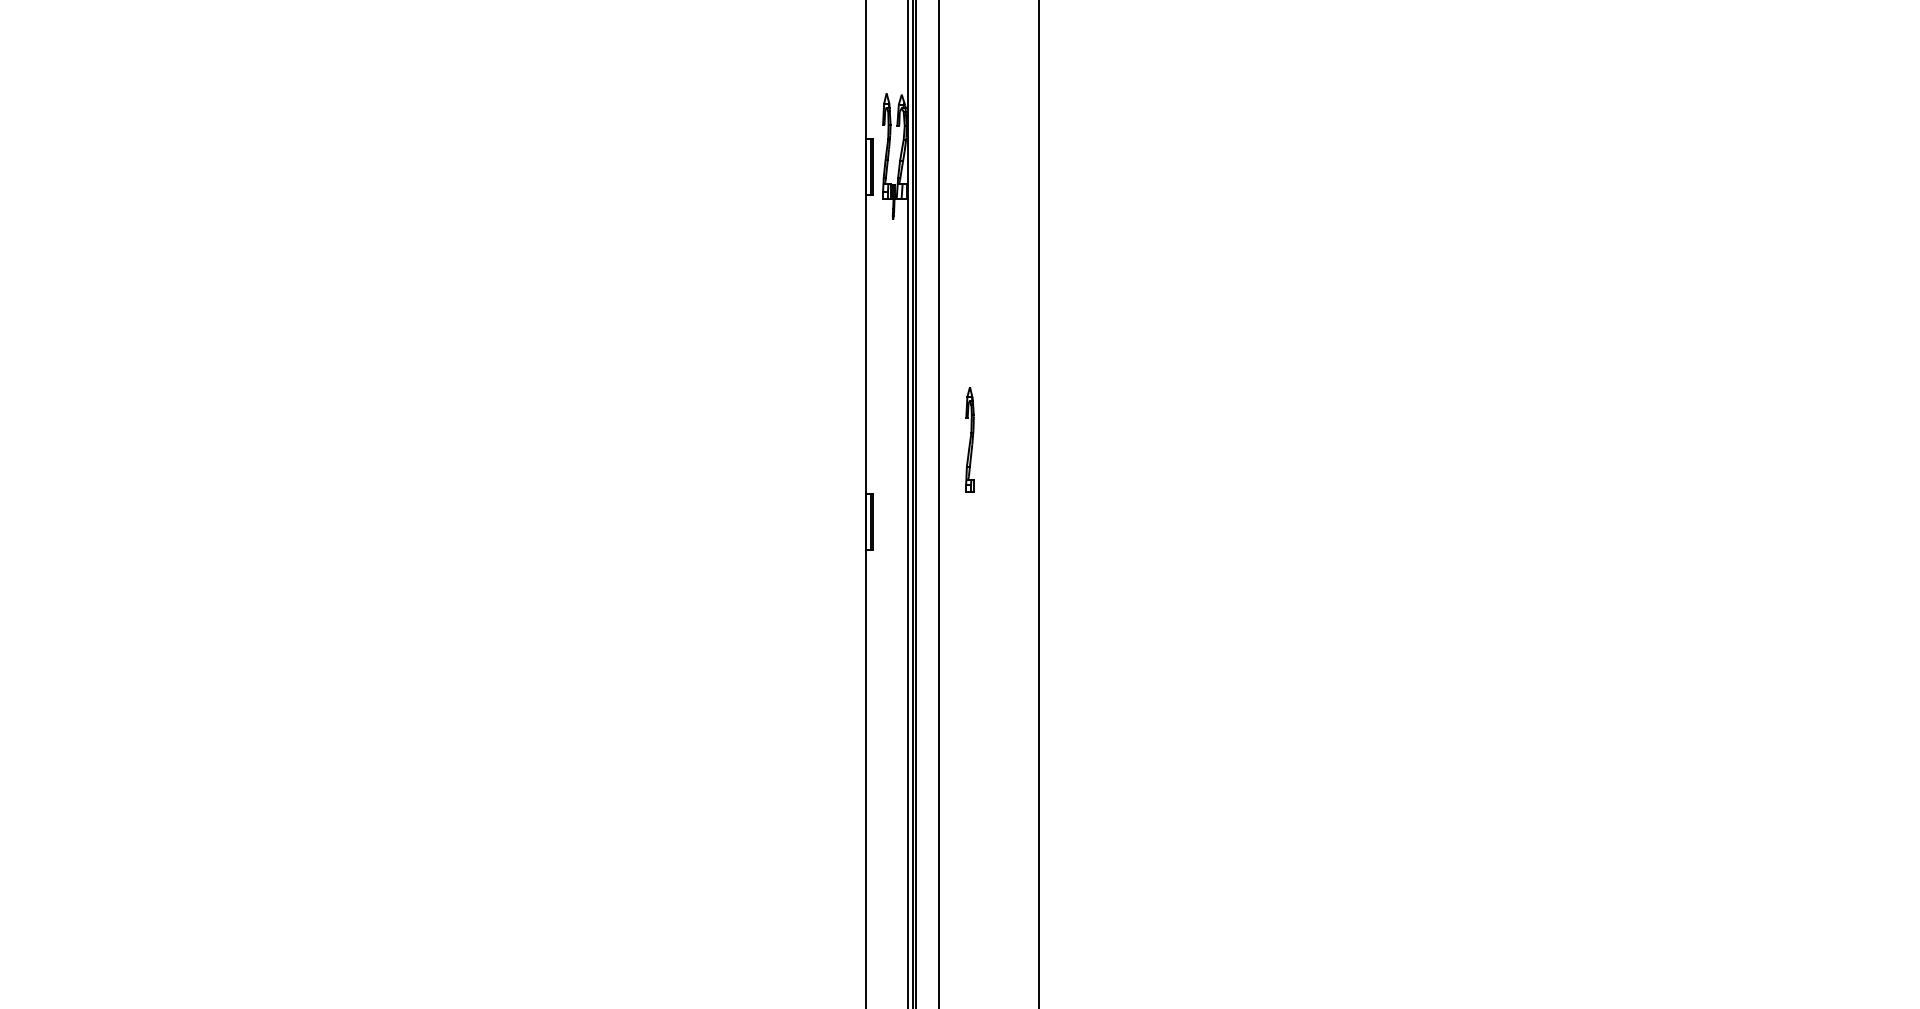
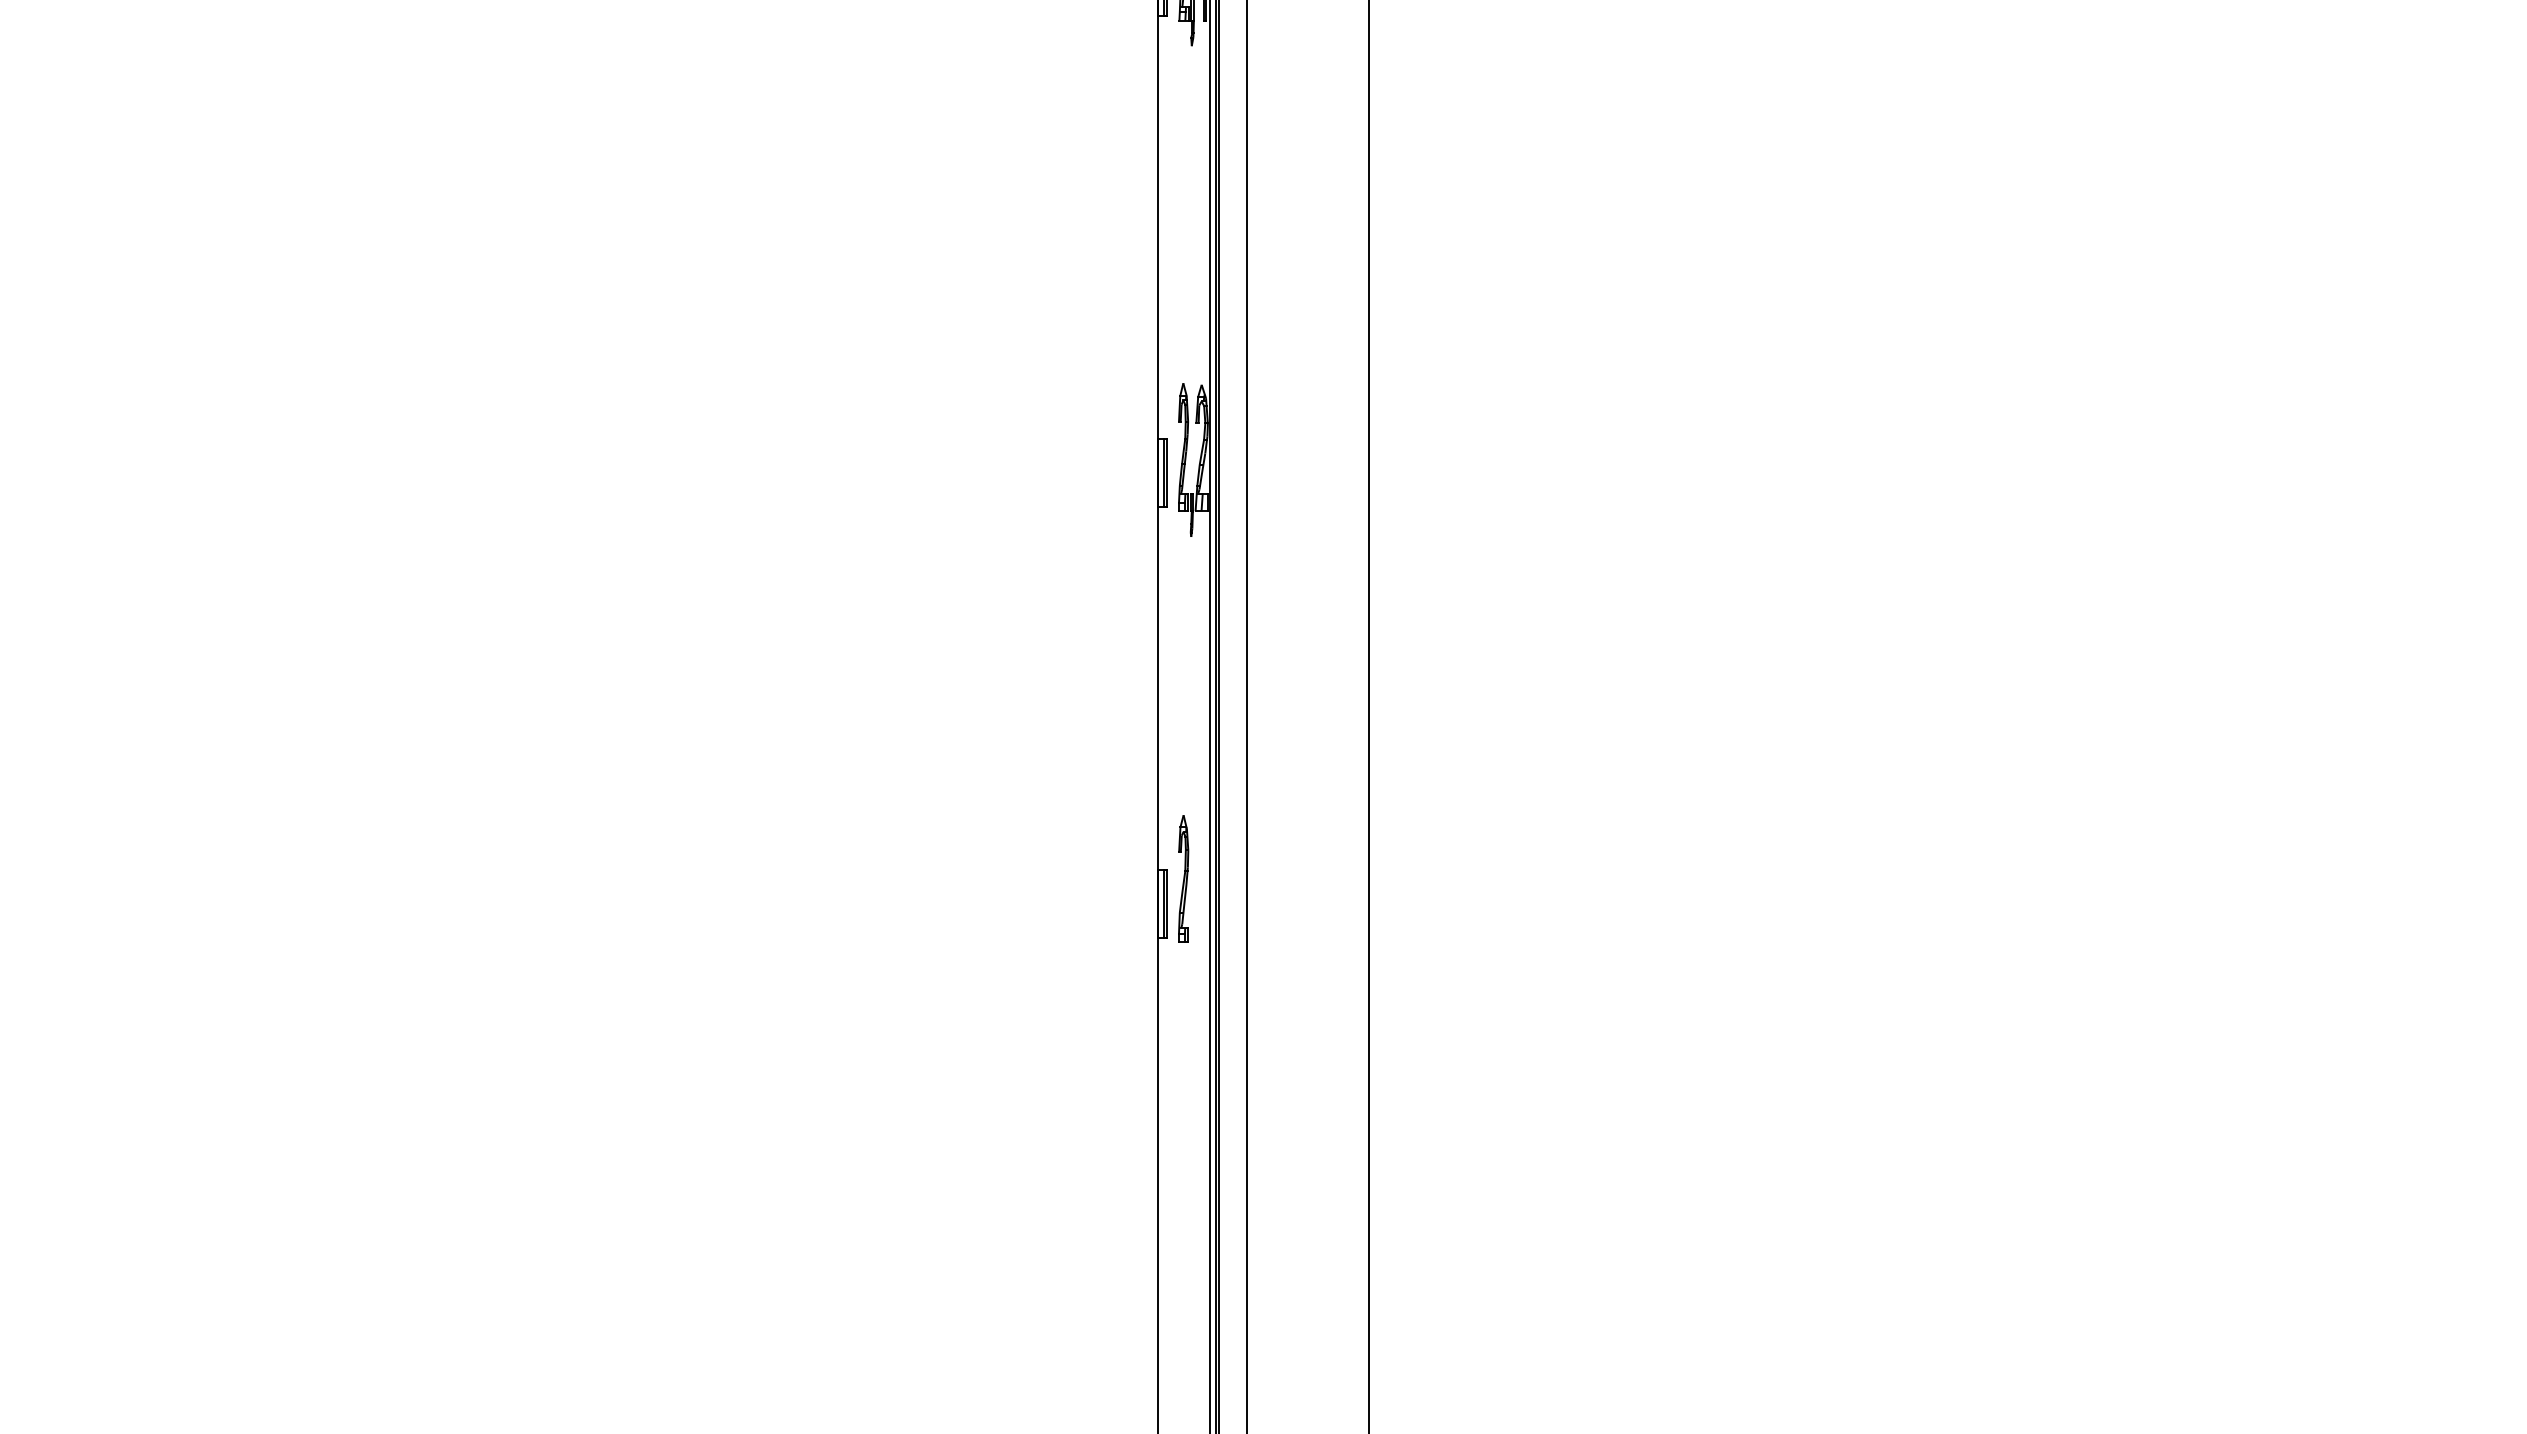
part: (969, 439) -> (1183, 878), moved

